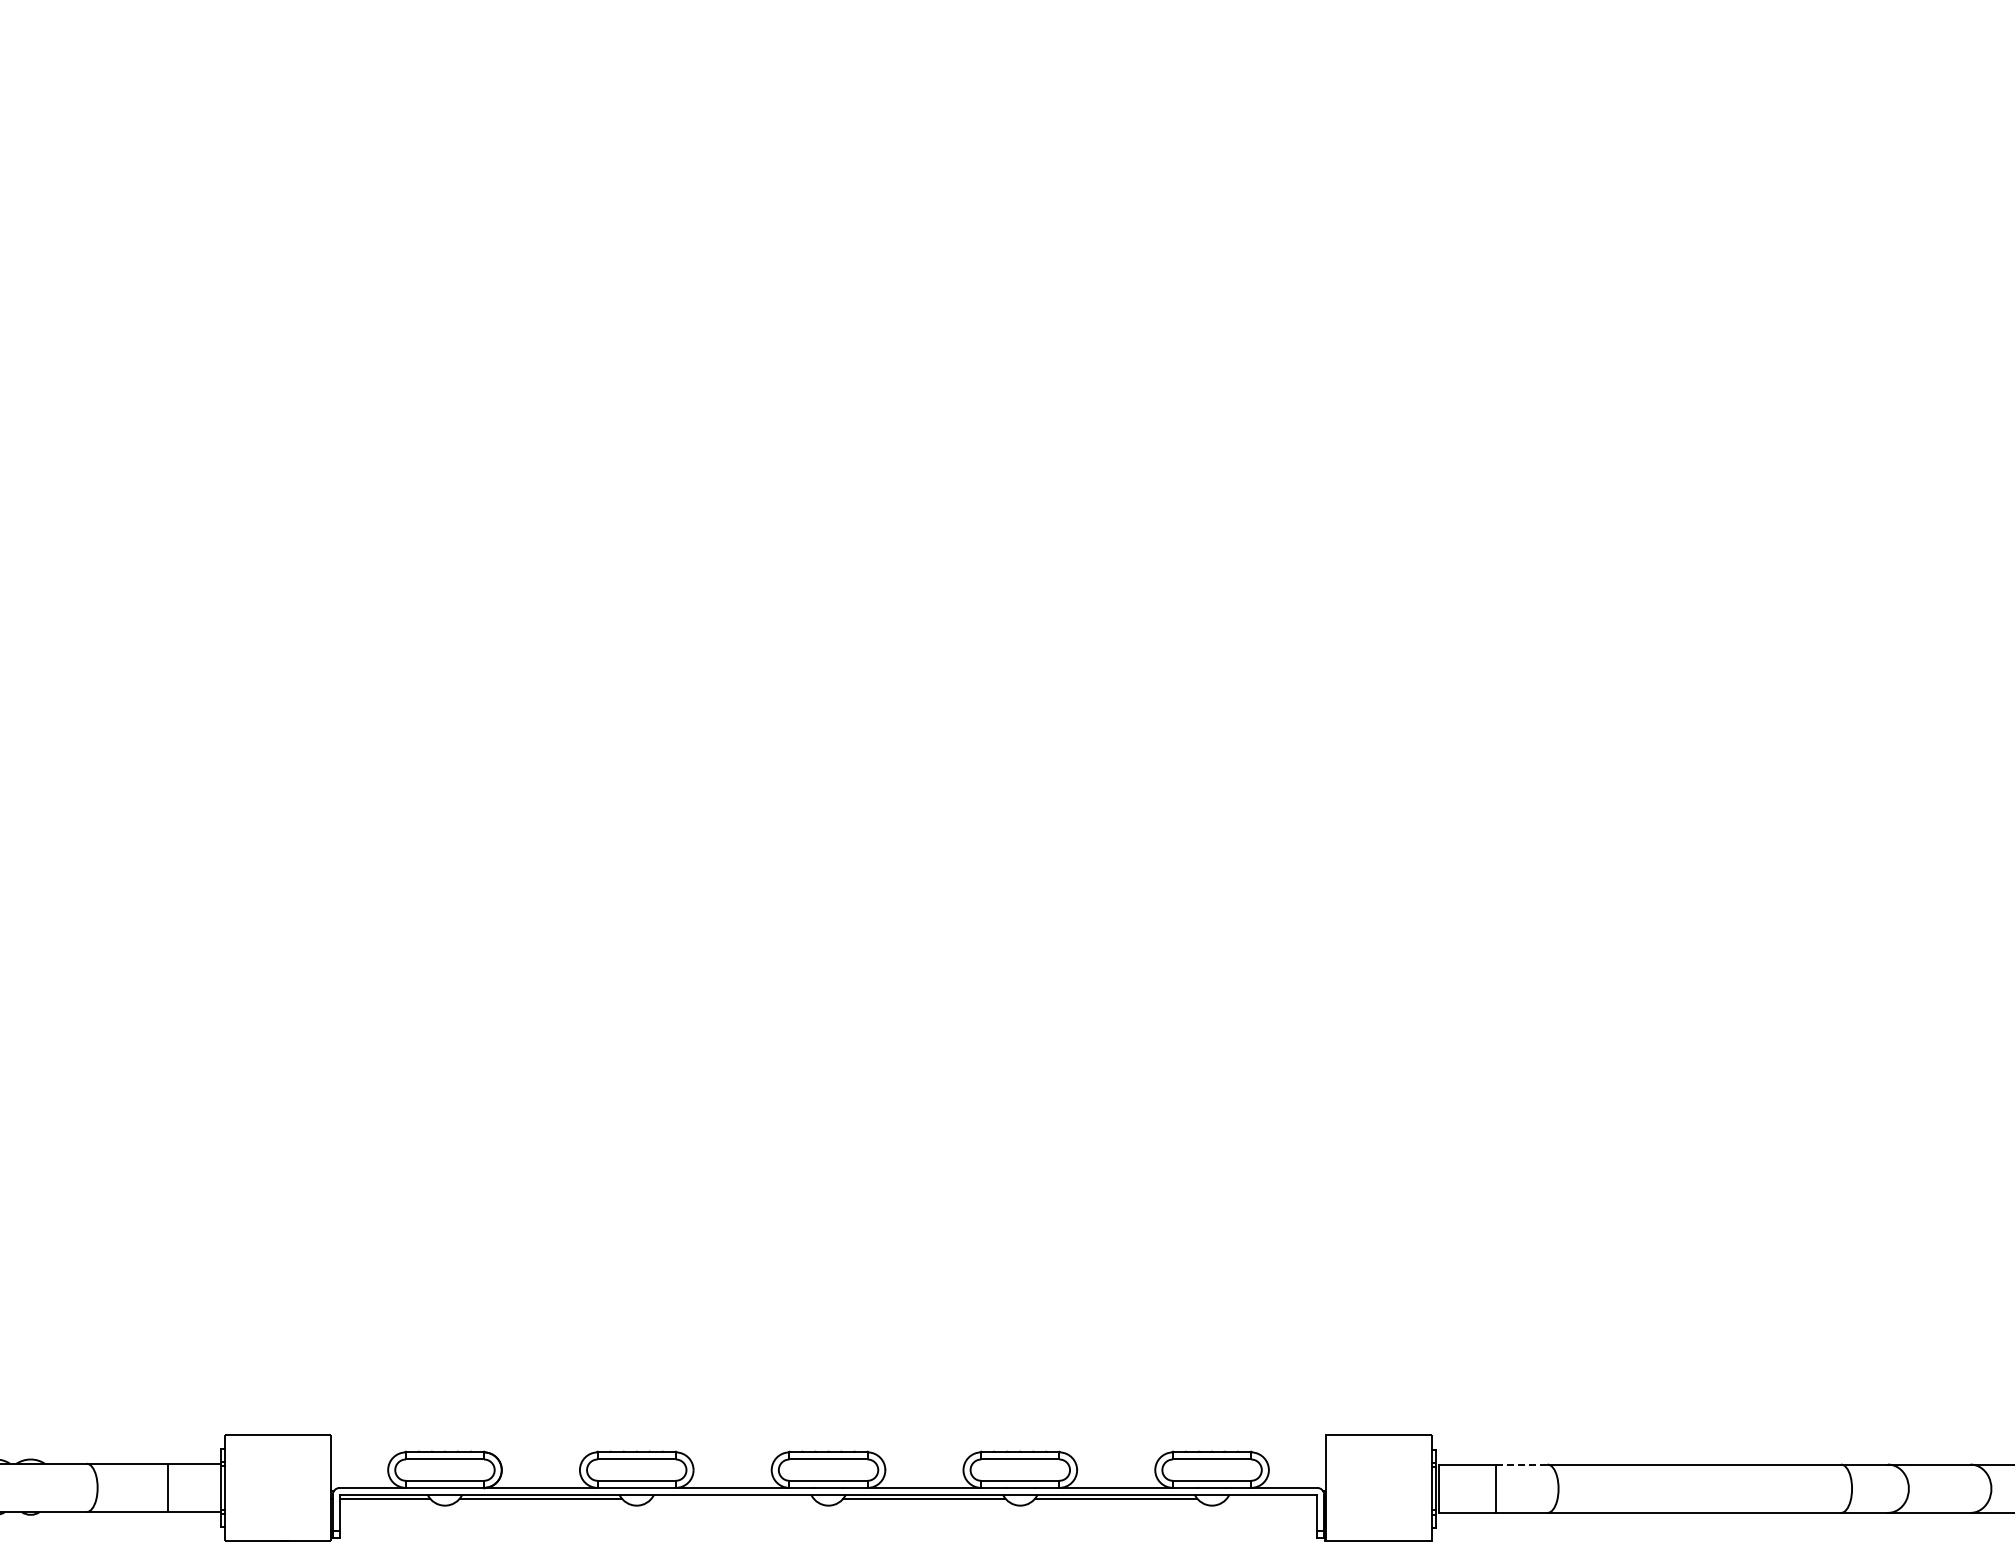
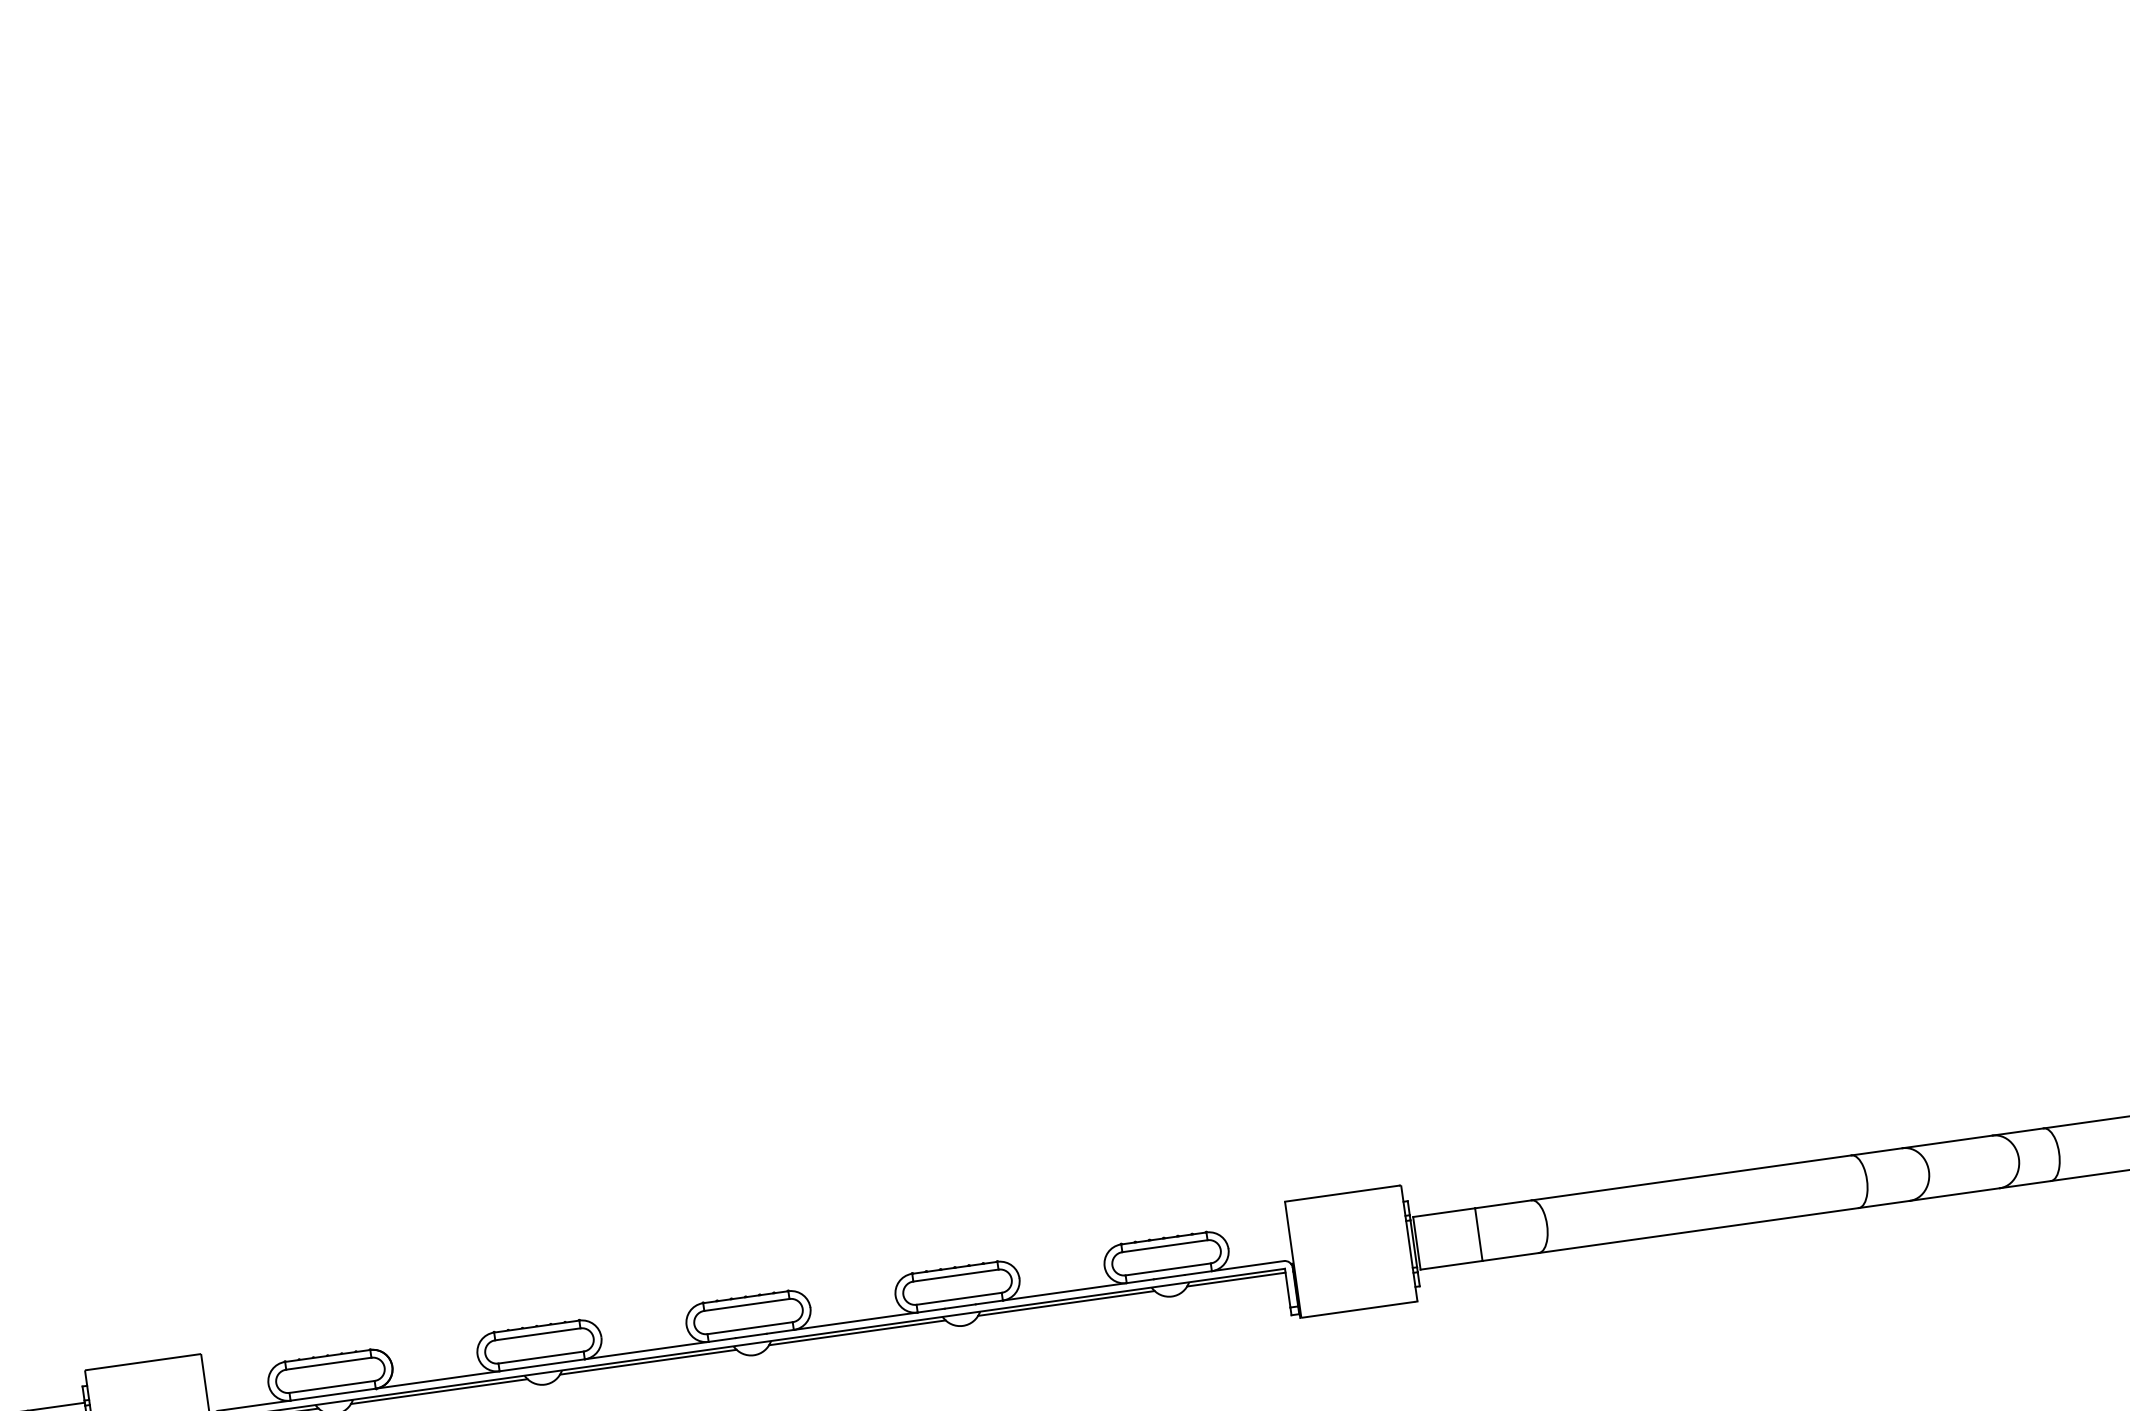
line: (1521, 1464) -> (1502, 1204), dashed -> solid
line: (732, 1498) -> (648, 1362), added
line: (1271, 1498) -> (1235, 1279), added

